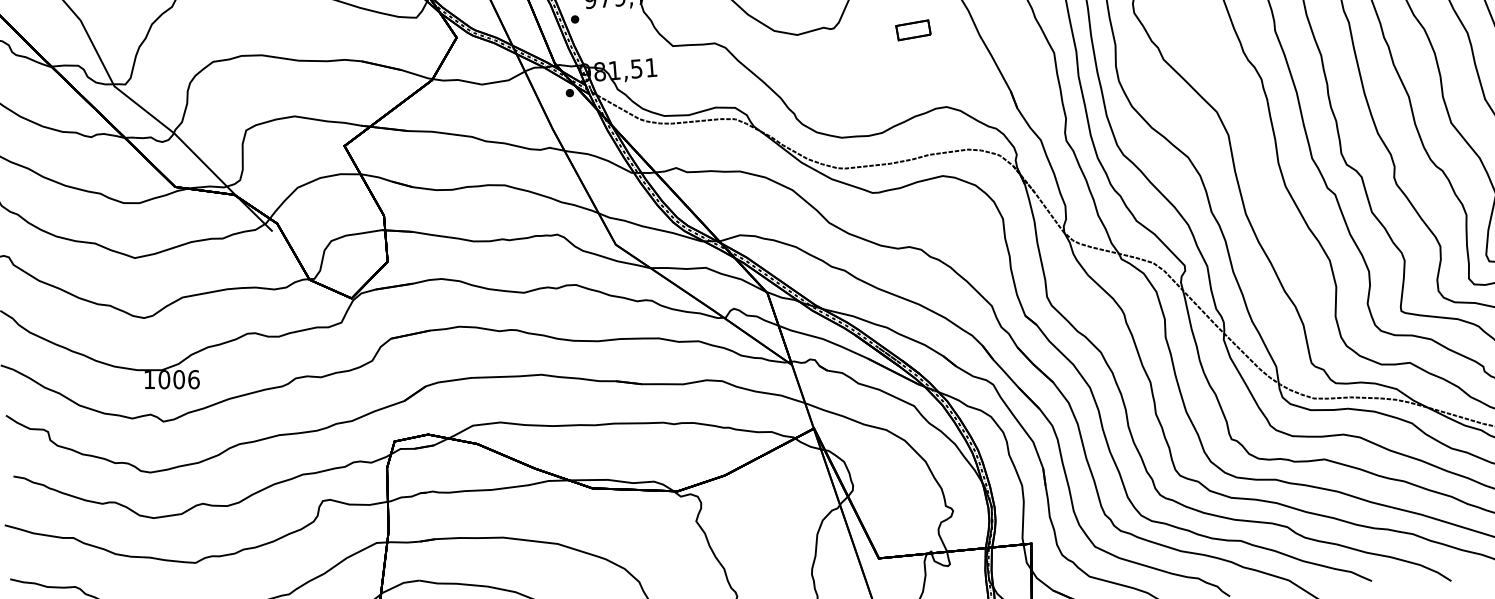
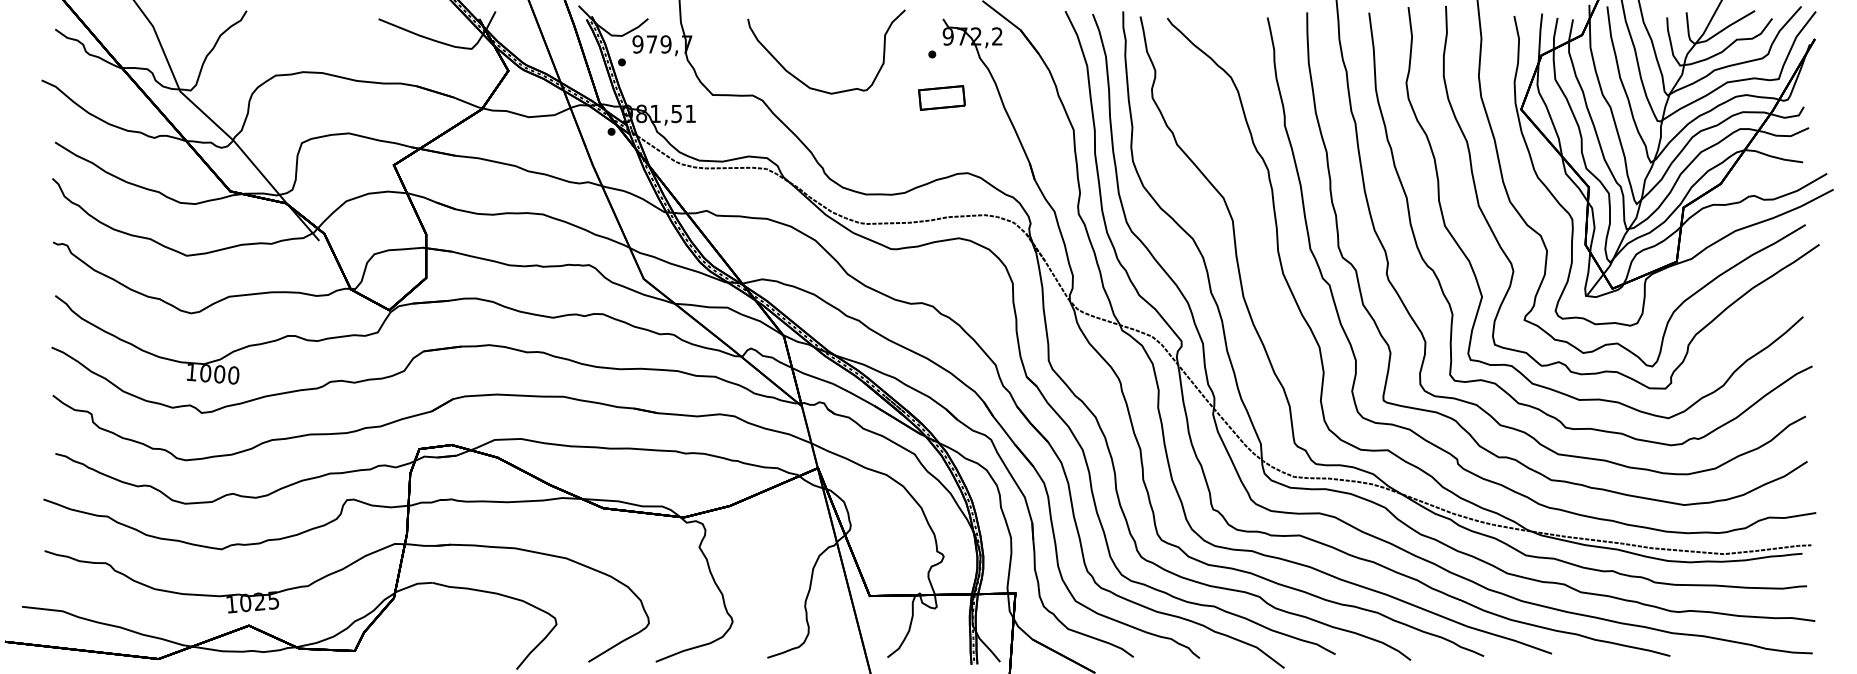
part: (912, 29) -> (941, 97), size x1.43
text: (193, 379) -> (233, 375), 1006 -> 1000

